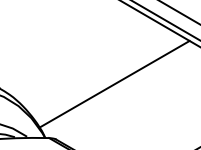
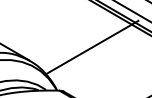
line: (113, 83) -> (92, 46), moved

